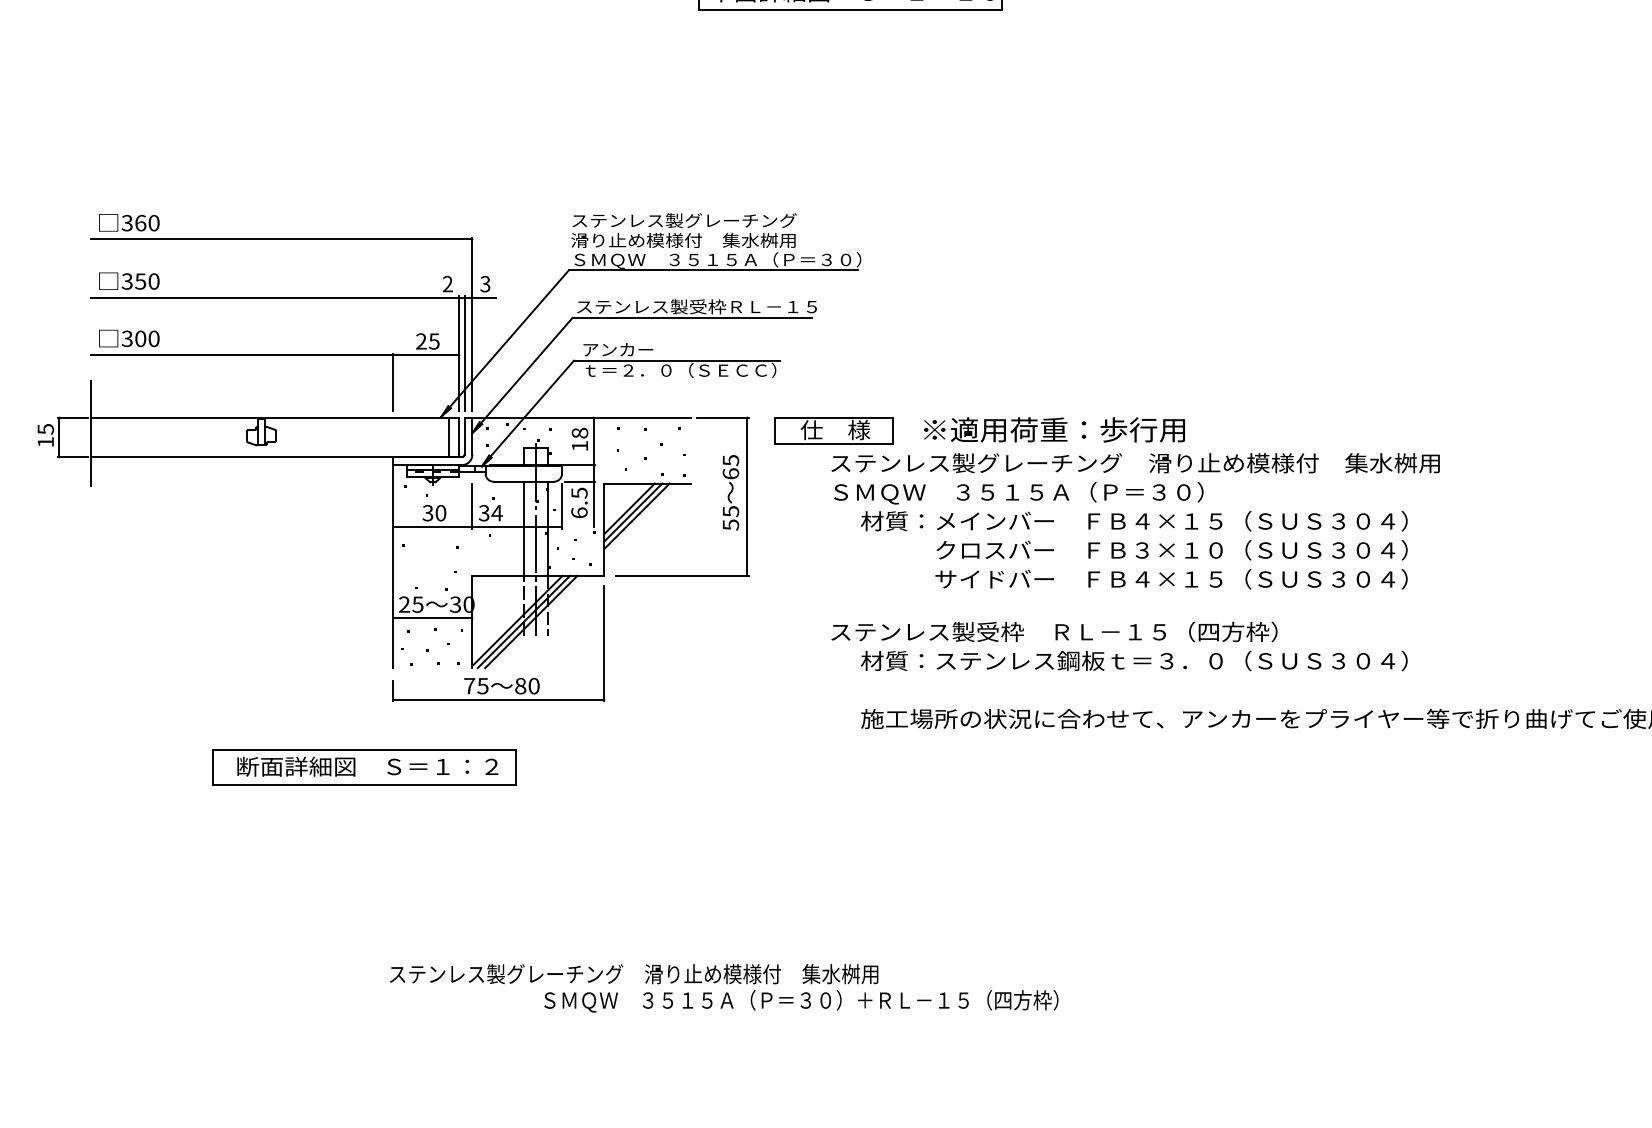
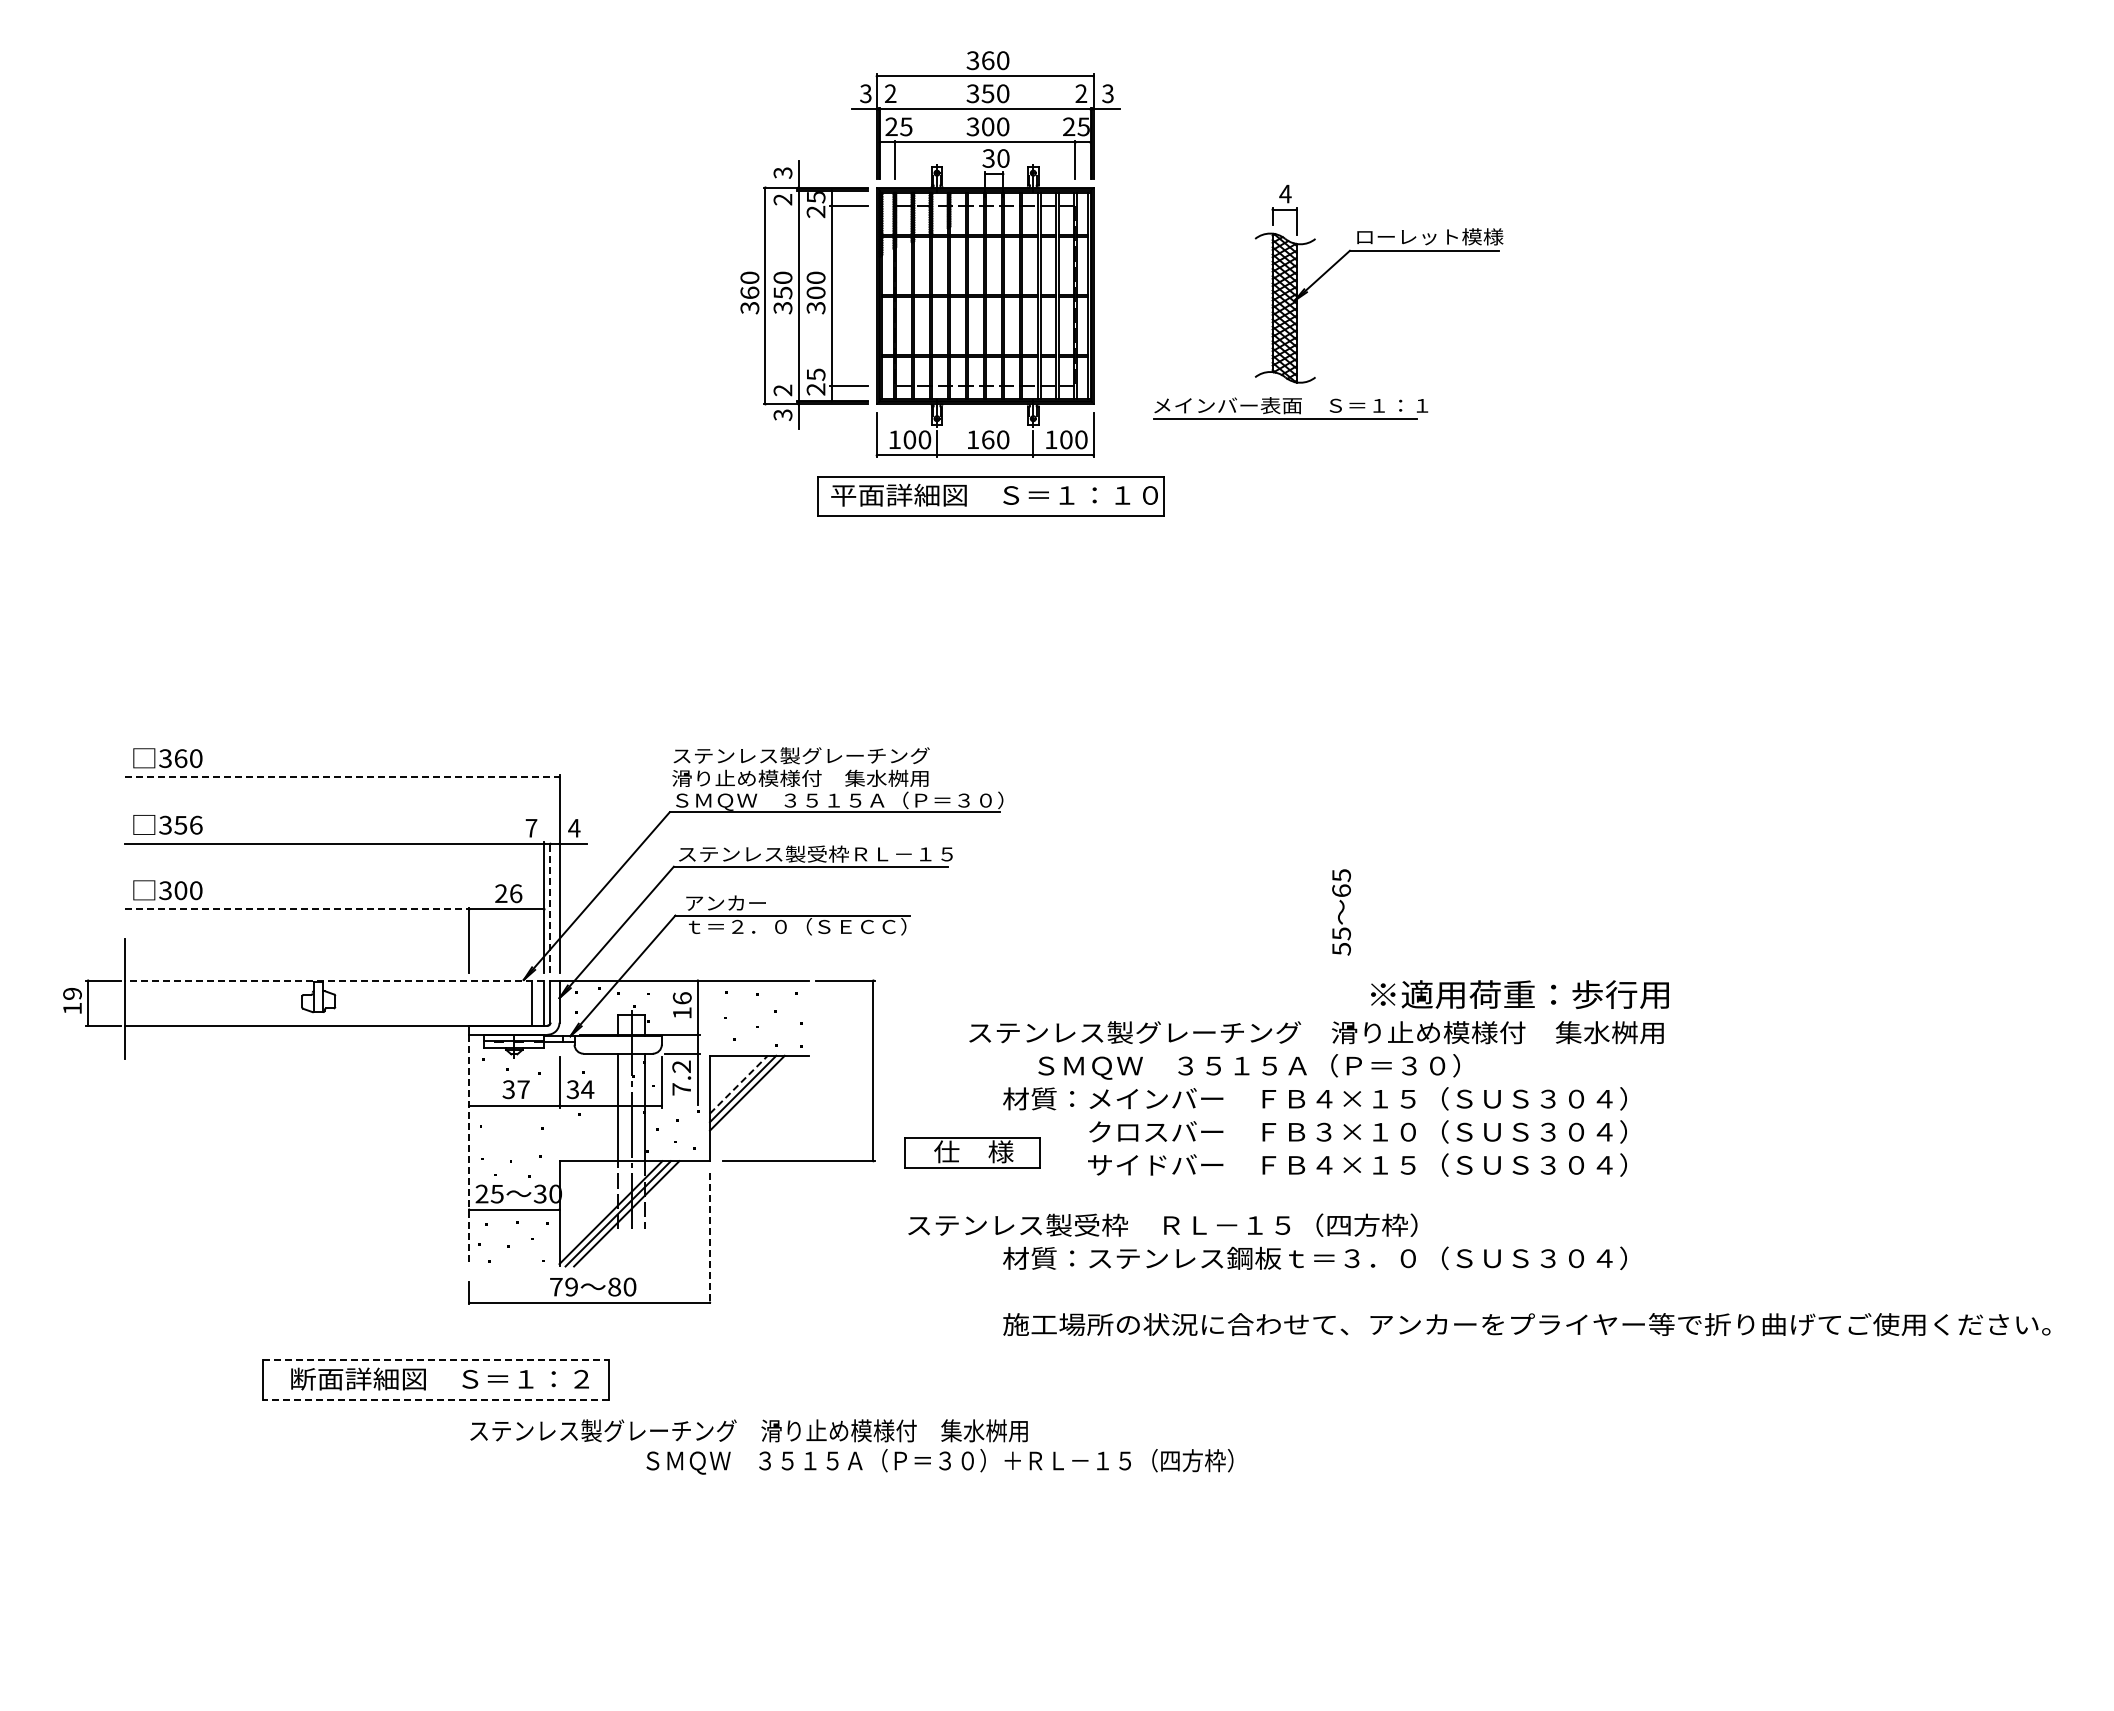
line: (282, 239) -> (342, 777), solid -> dashed
text: (154, 280) -> (196, 824), 350 -> 356
text: (447, 283) -> (531, 827), 2 -> 7
text: (485, 283) -> (574, 827), 3 -> 4
text: (433, 341) -> (515, 893), 25 -> 26
line: (464, 352) -> (550, 906), solid -> dashed
line: (242, 355) -> (297, 909), solid -> dashed
line: (275, 417) -> (334, 980), solid -> dashed
text: (45, 428) -> (72, 993), 15 -> 19
text: (1054, 429) -> (1519, 994), moved
part: (834, 430) -> (972, 1152), moved
text: (579, 433) -> (681, 998), 18 -> 16
text: (730, 492) -> (1341, 912), moved
text: (1018, 492) -> (1248, 1066), moved
text: (579, 502) -> (681, 1077), 6.5 -> 7.2
line: (629, 508) -> (738, 1084), solid -> dashed
text: (440, 513) -> (523, 1089), 30 -> 37
line: (393, 566) -> (469, 1150), solid -> dashed
text: (1054, 631) -> (1162, 1224), moved
line: (603, 643) -> (709, 1238), solid -> dashed
text: (482, 685) -> (571, 1286), 75 -> 79
line: (364, 750) -> (436, 1360), solid -> dashed
line: (363, 784) -> (435, 1399), solid -> dashed
text: (723, 987) -> (851, 1446), moved

